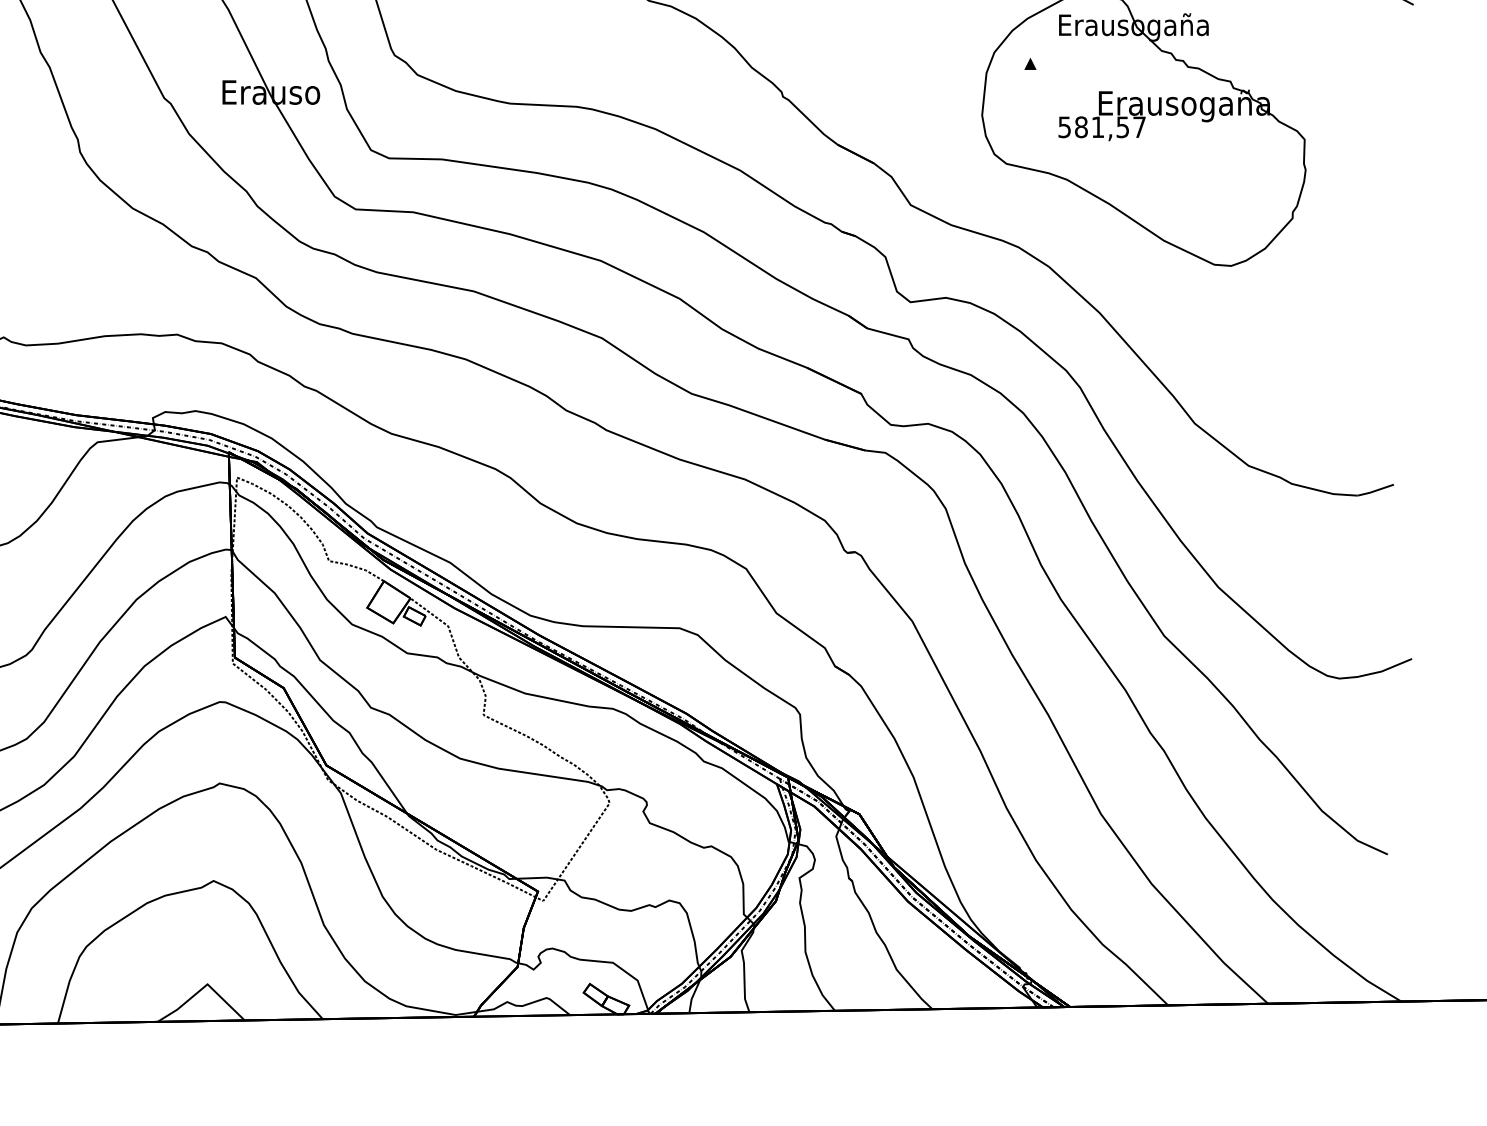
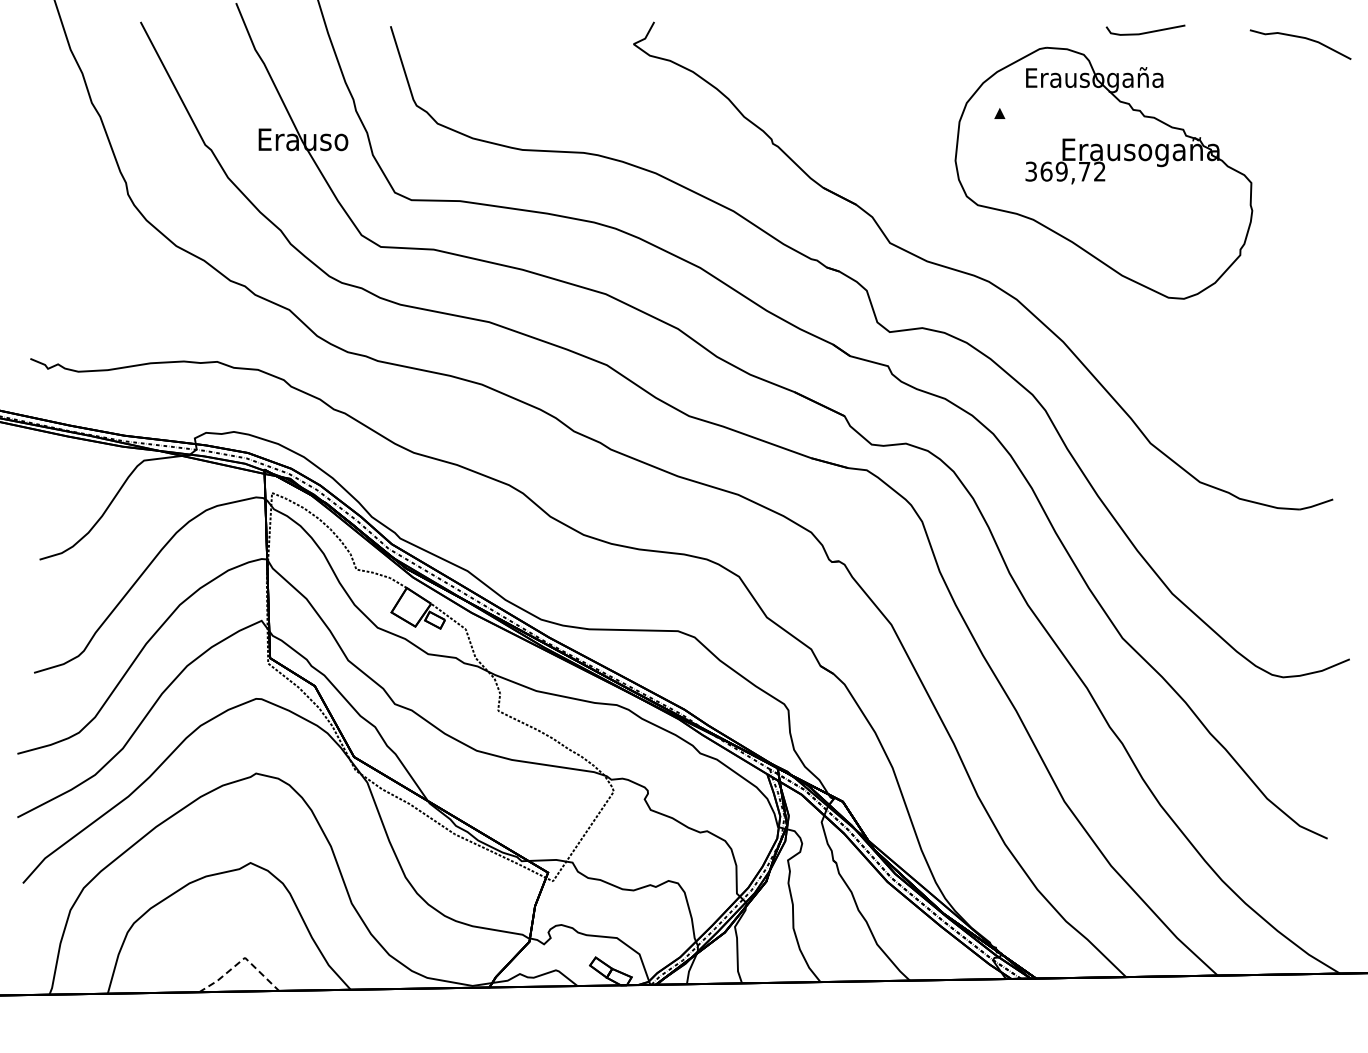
text: (1102, 127) -> (1065, 171), 581,57 -> 369,72
line: (203, 987) -> (241, 960), solid -> dashed

